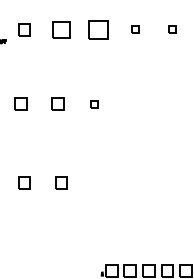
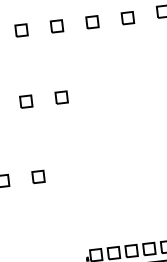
part: (61, 29) -> (21, 30), size x0.71
part: (98, 29) -> (56, 25), size x0.62
part: (135, 29) -> (92, 21), size x1.67
part: (172, 29) -> (127, 17), size x1.67
part: (94, 103) -> (61, 97), size x1.67

